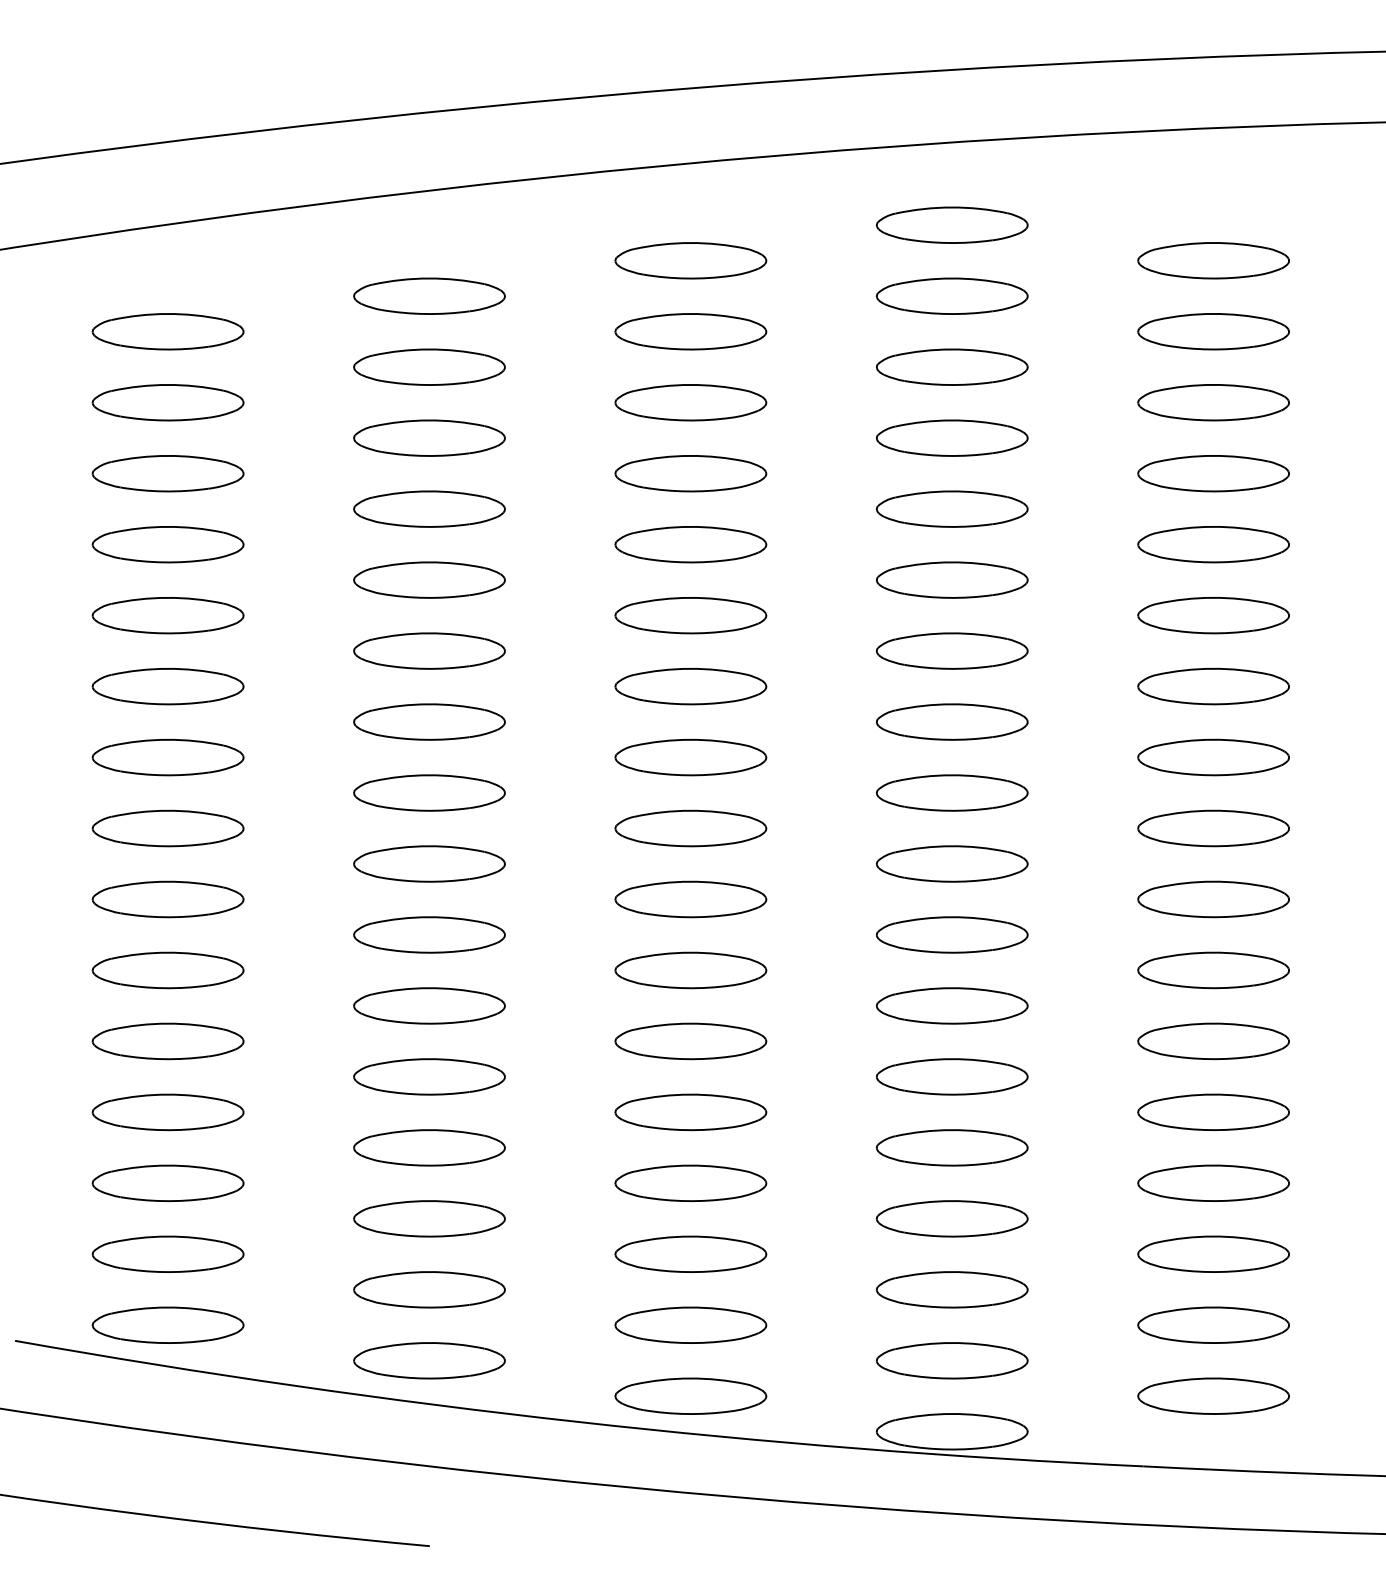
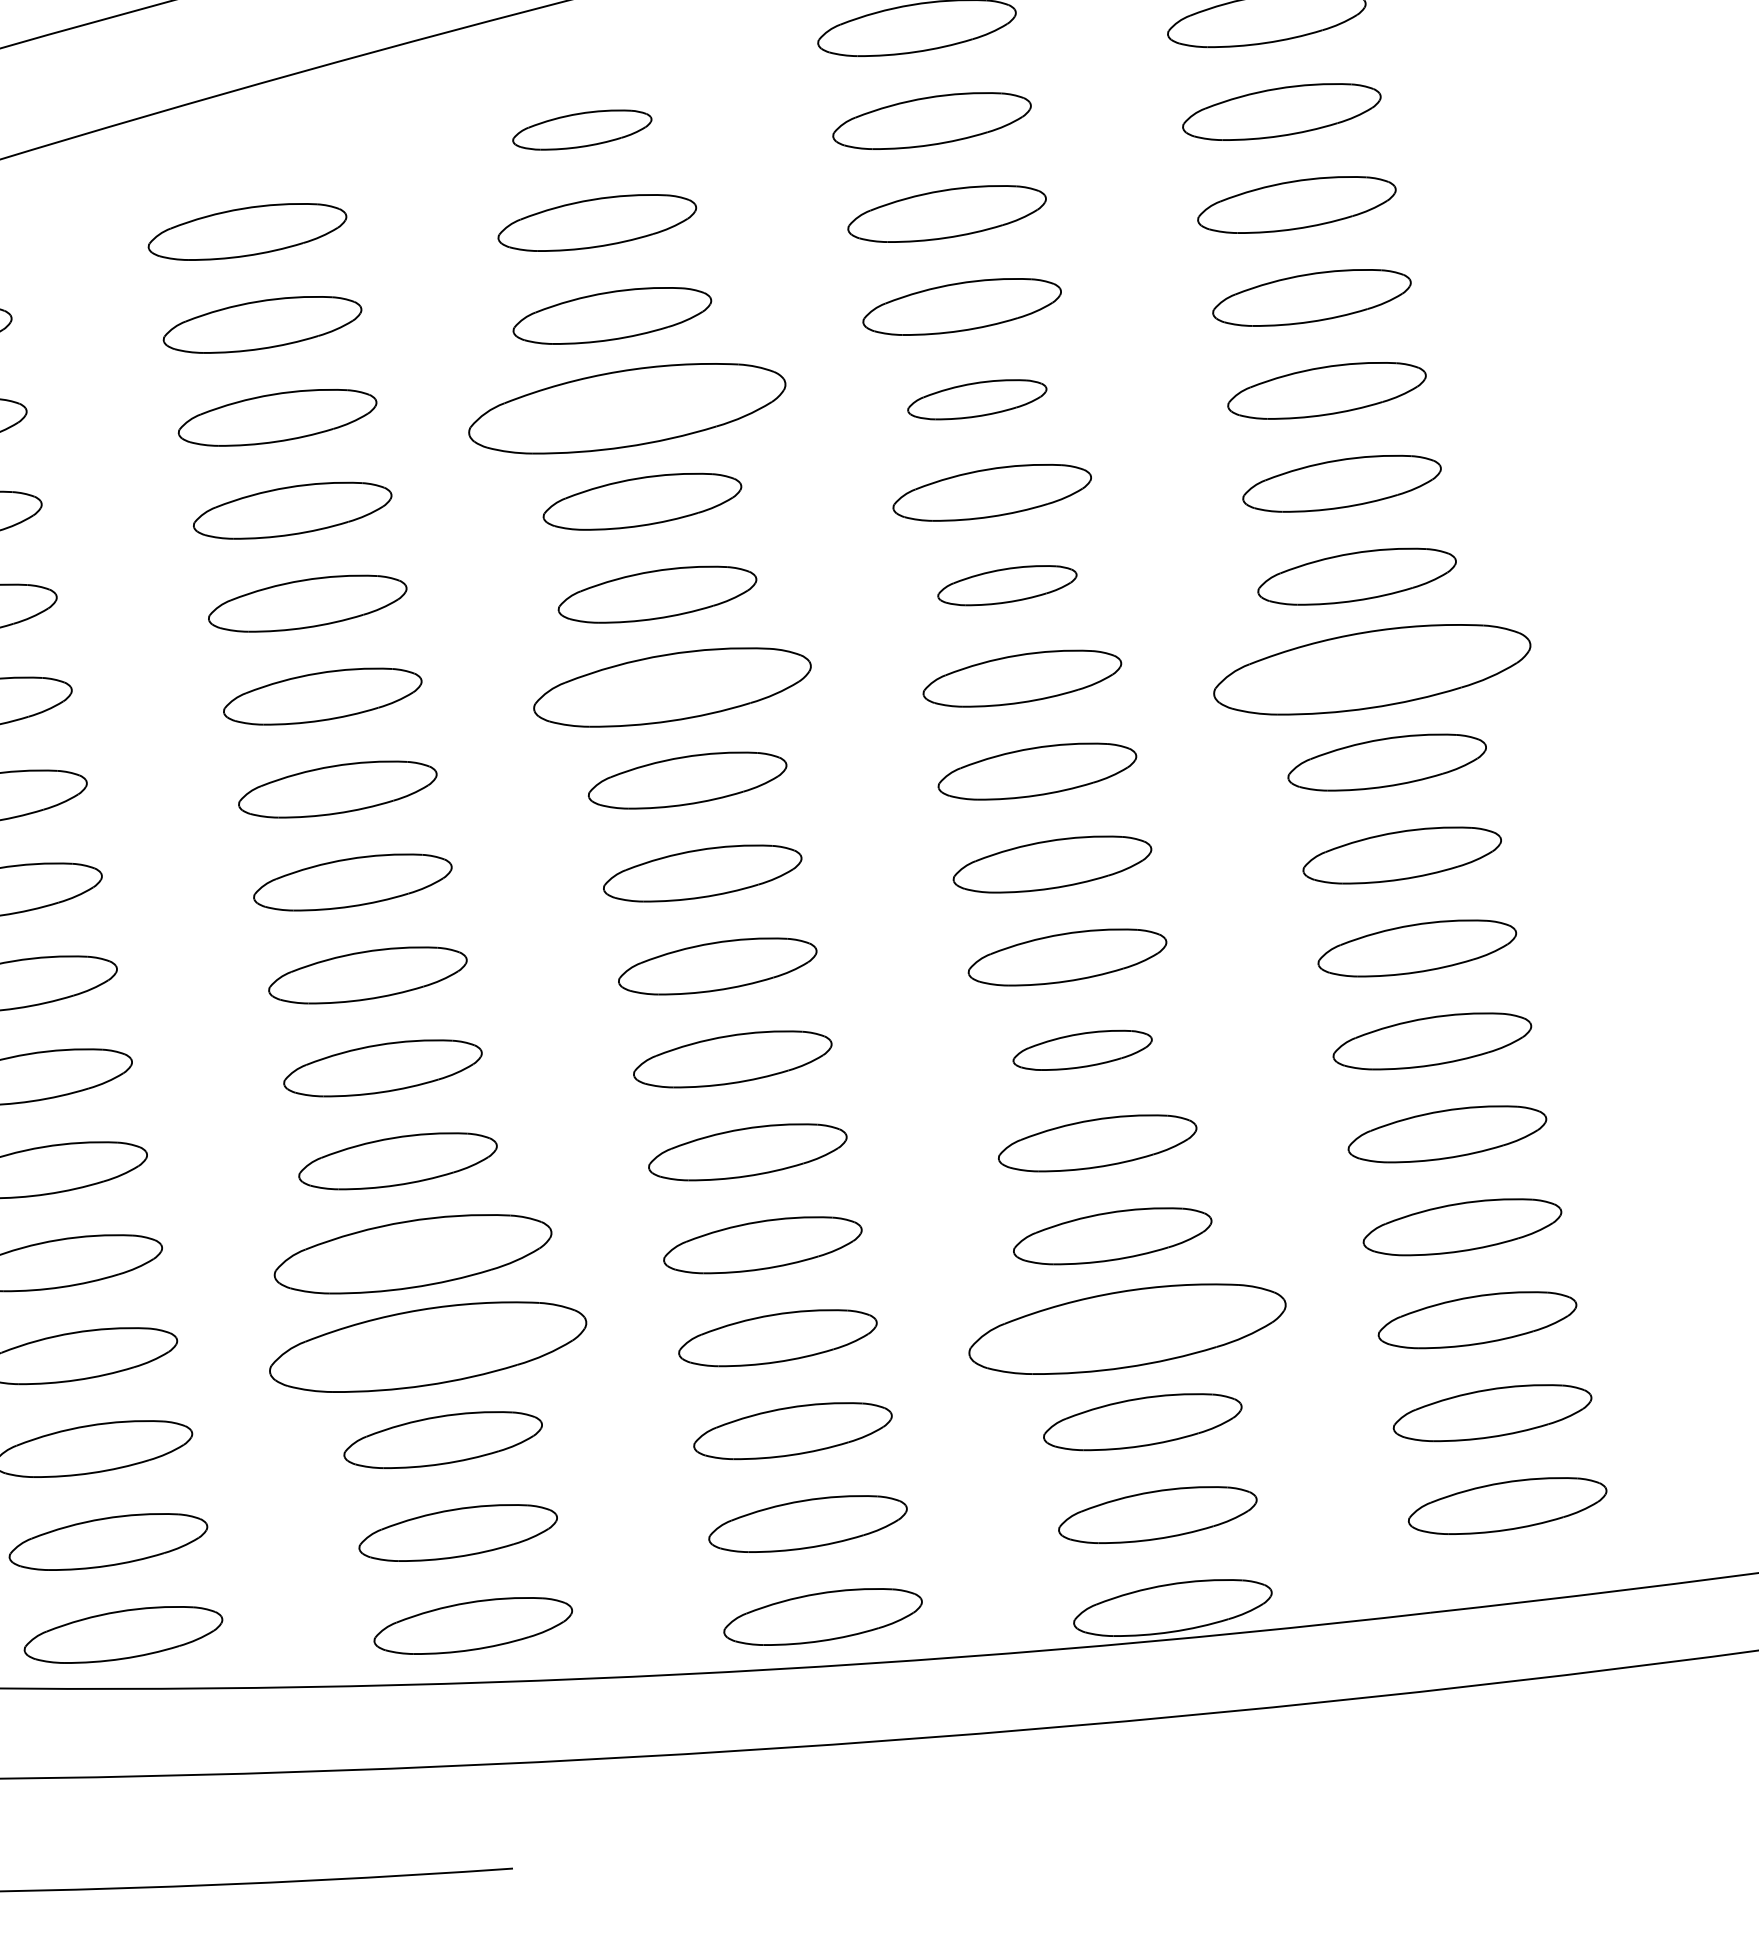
part: (690, 260) -> (581, 129), size x0.7
part: (690, 473) -> (626, 408), size x1.6
part: (952, 508) -> (977, 398), size x0.7
part: (952, 650) -> (1007, 584), size x0.7
part: (690, 686) -> (672, 687), size x1.4
part: (1213, 757) -> (1372, 669), size x1.6
part: (952, 1005) -> (1082, 1049), size x0.7
part: (429, 1076) -> (412, 1253), size x1.4
part: (429, 1147) -> (428, 1346), size x1.6
part: (952, 1218) -> (1127, 1328), size x1.6

